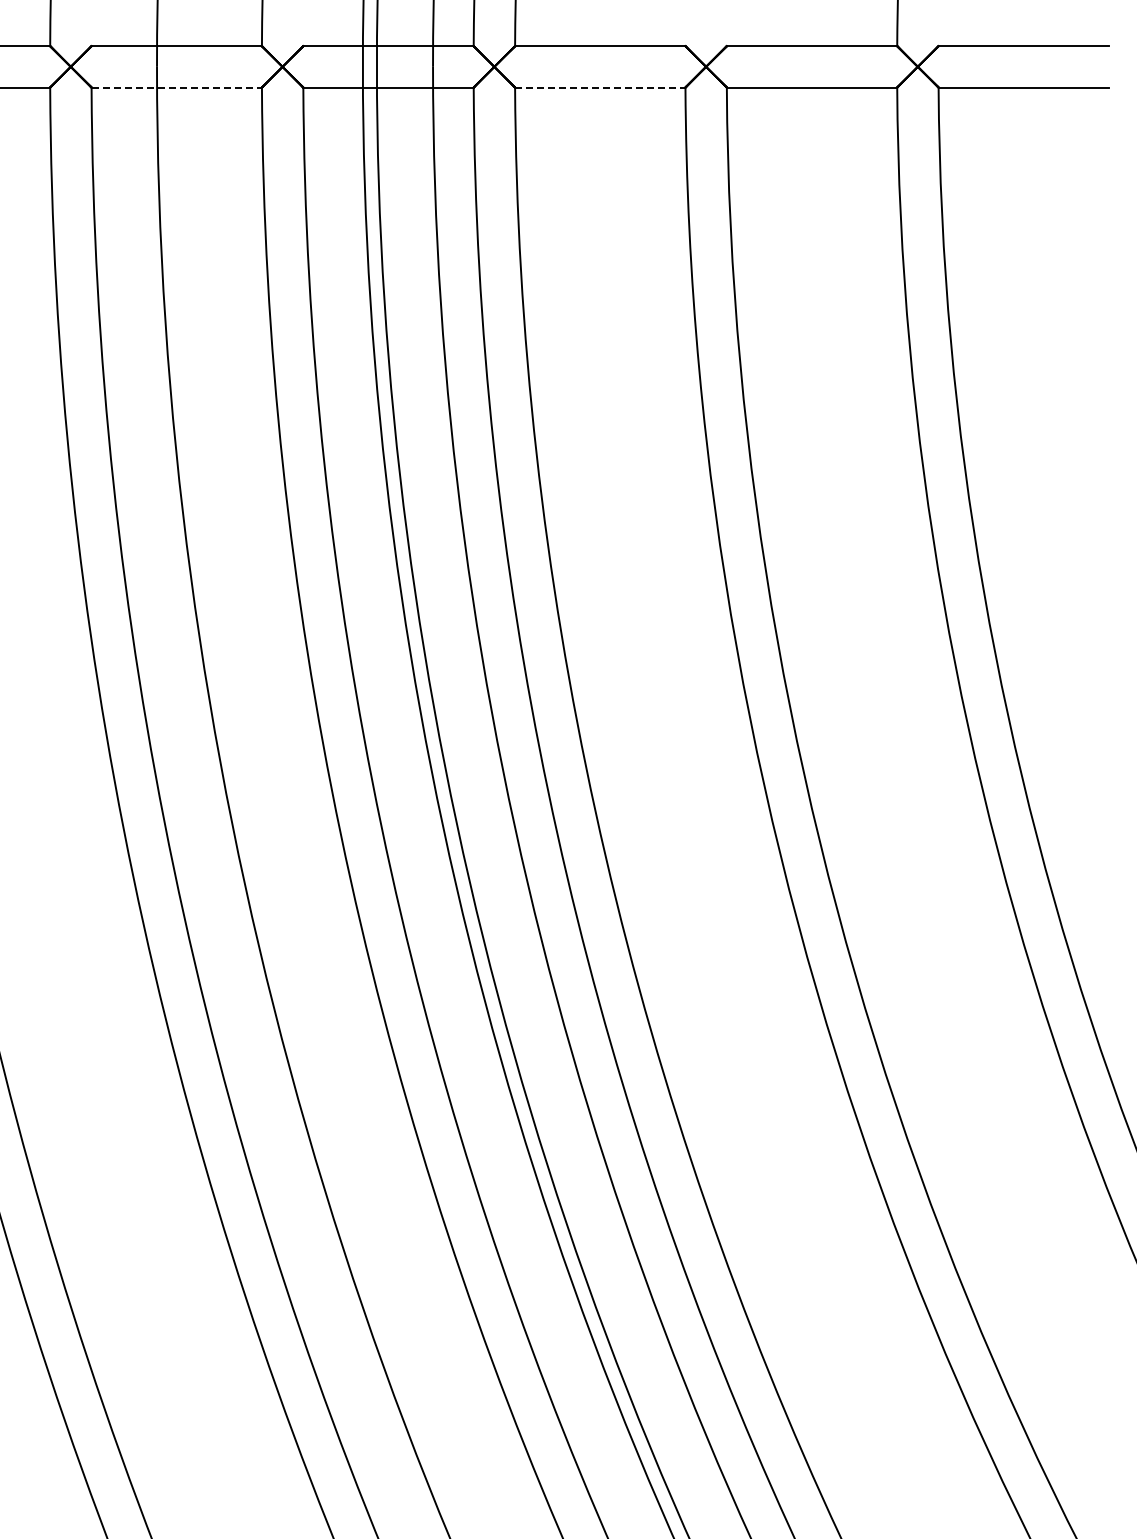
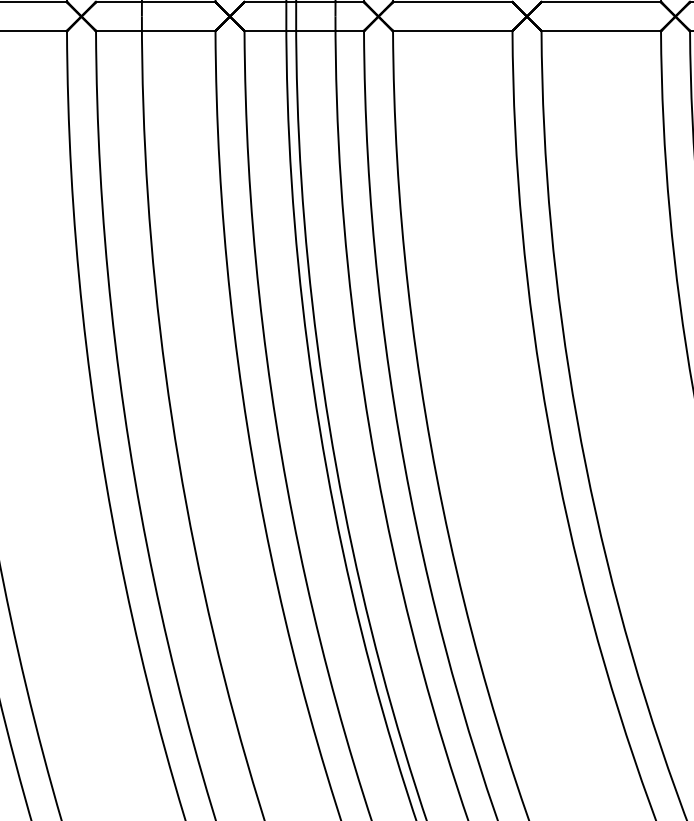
line: (177, 87) -> (156, 31), dashed -> solid
line: (600, 87) -> (452, 31), dashed -> solid

